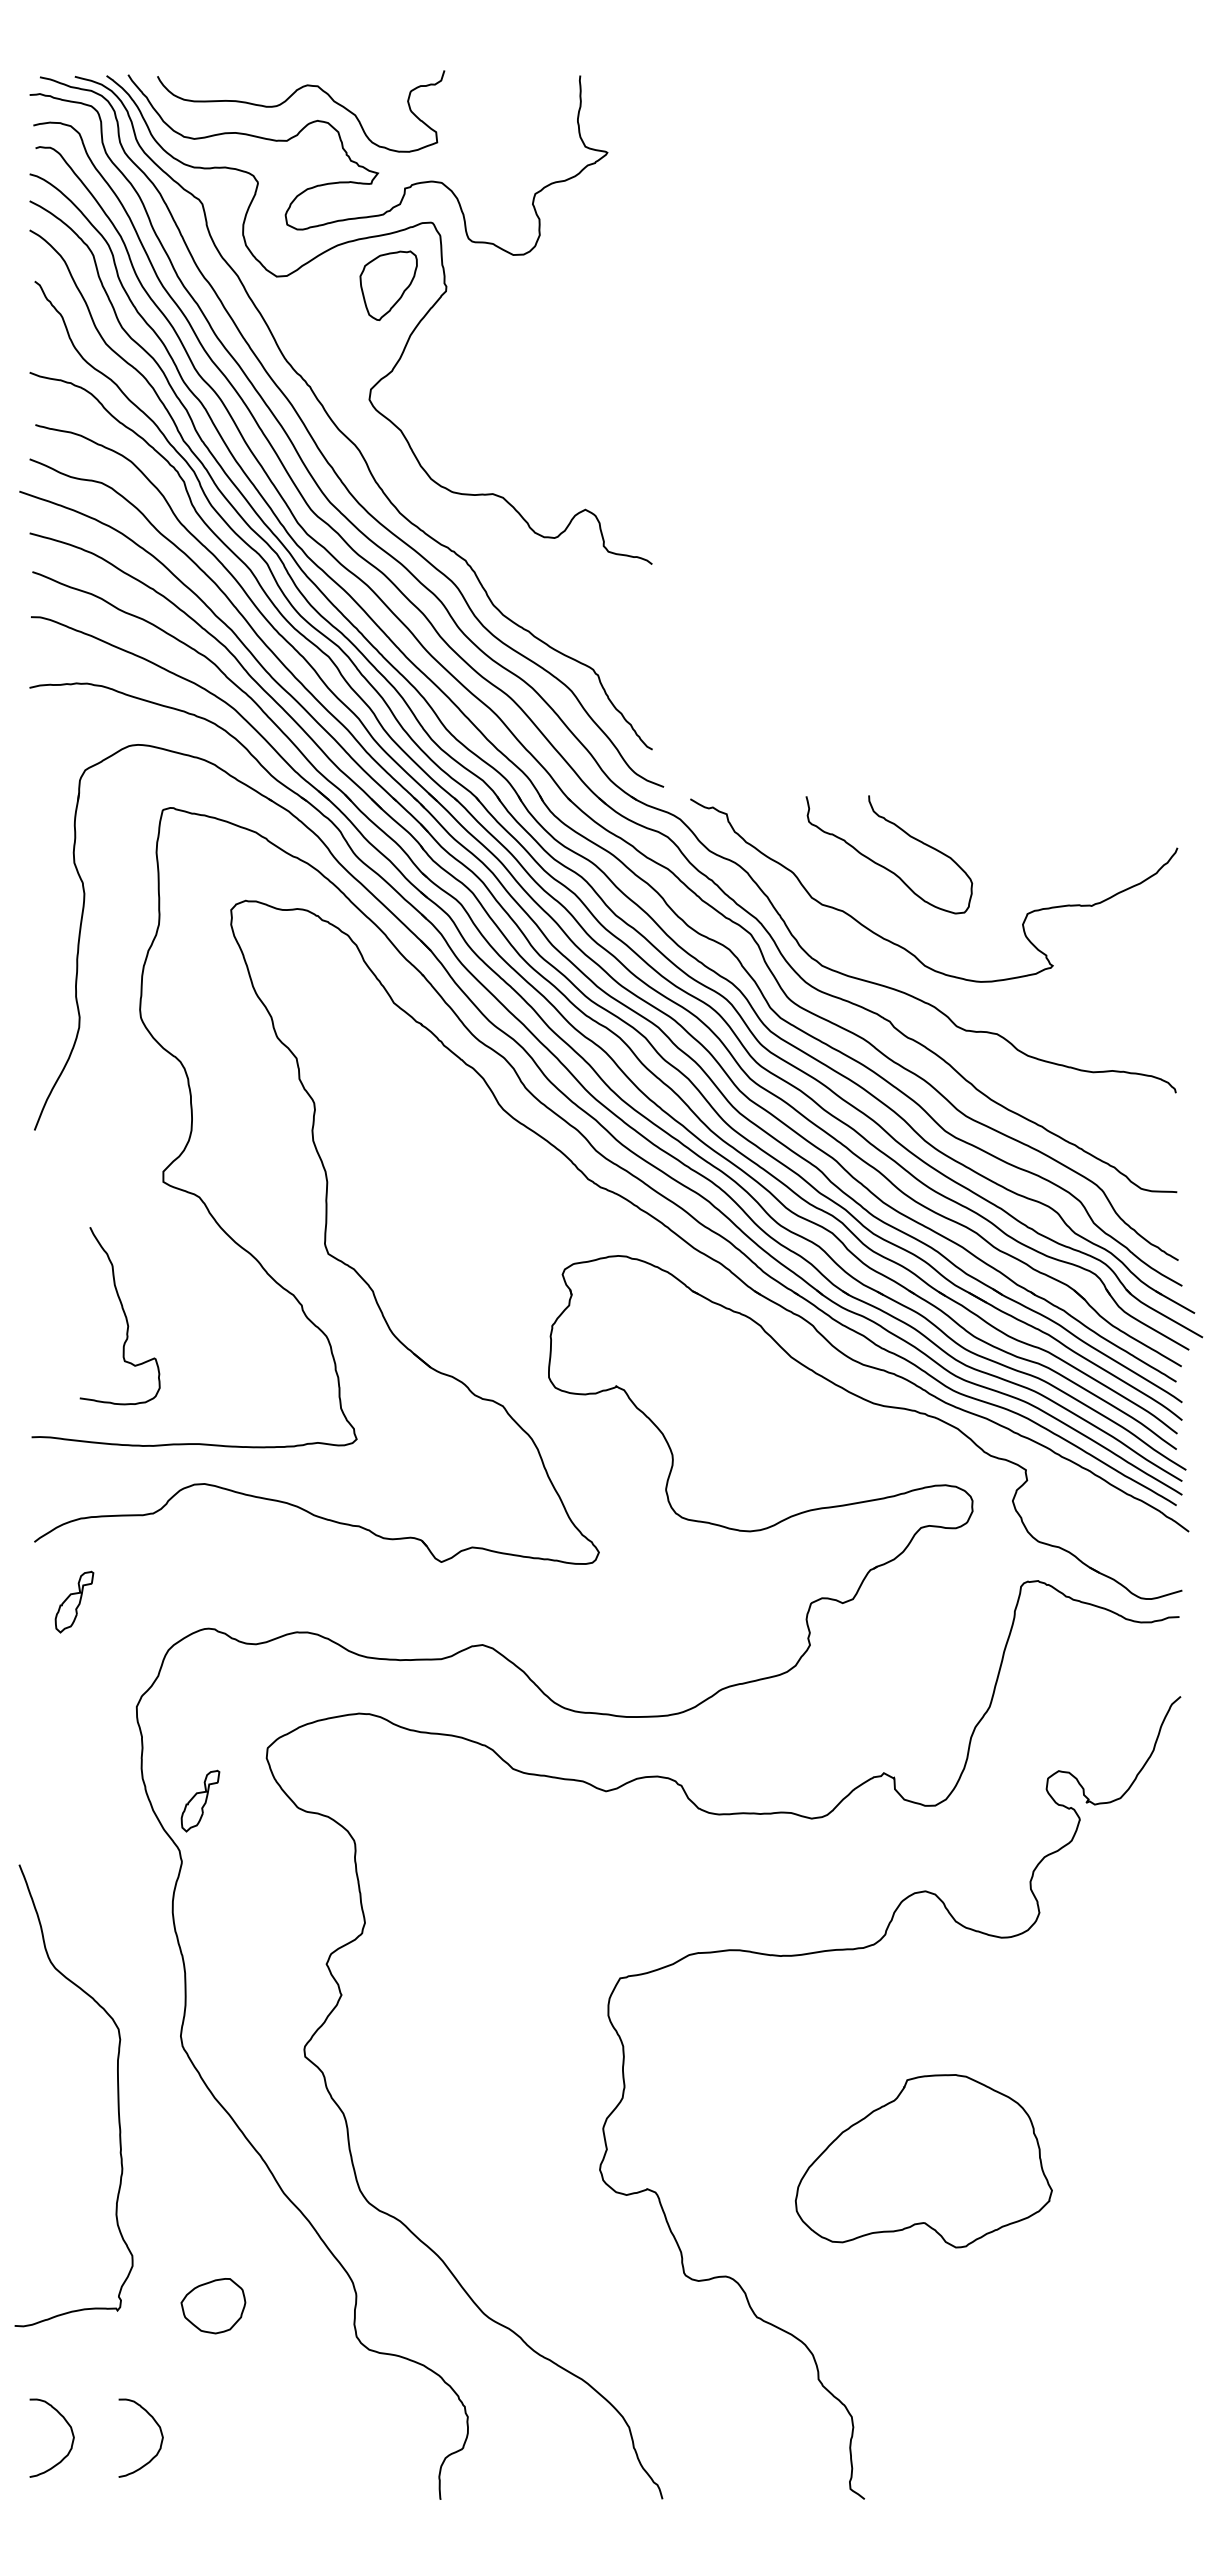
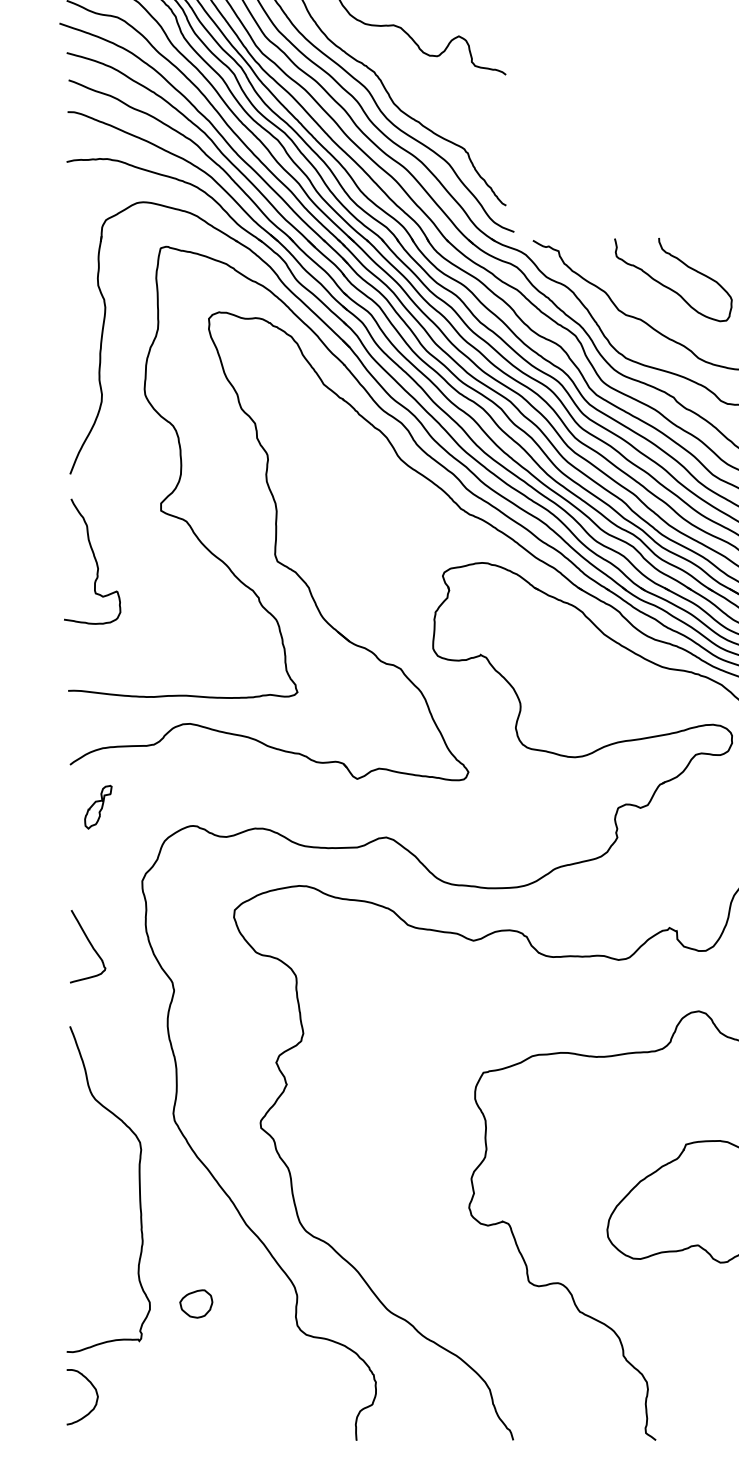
curve: (123, 1313) -> (94, 559), moved
curve: (63, 1797) -> (90, 945), added
part: (200, 1800) -> (187, 947), removed
curve: (117, 2095) -> (139, 1189), moved
part: (212, 2305) -> (195, 1303), size x0.71
curve: (160, 2433) -> (159, 1393), removed

